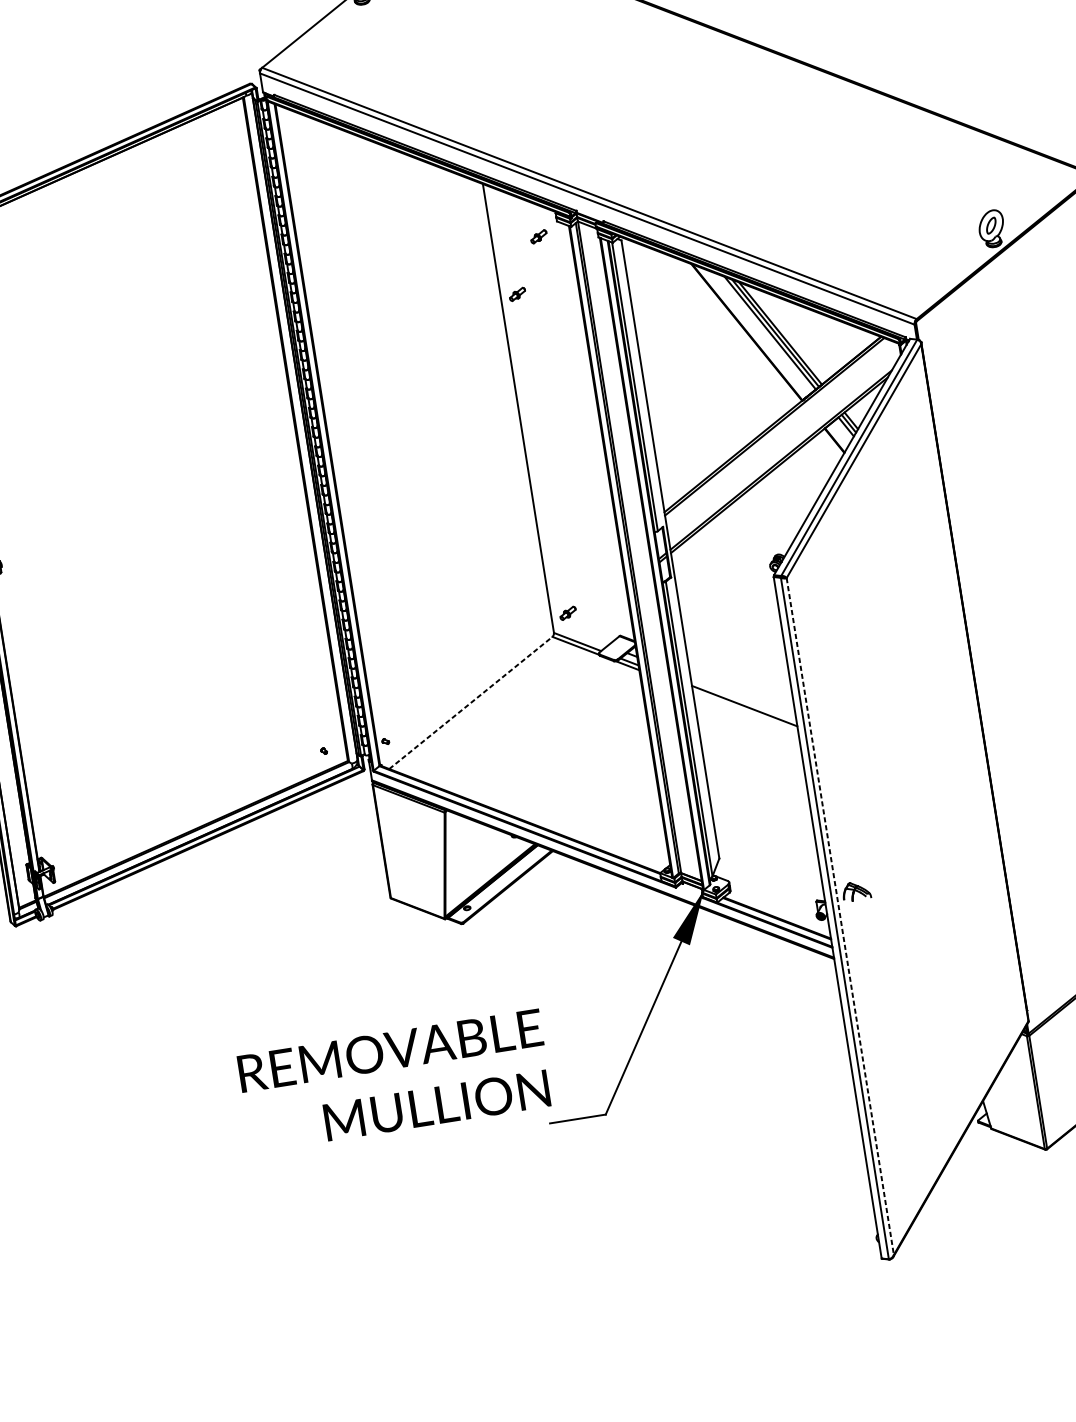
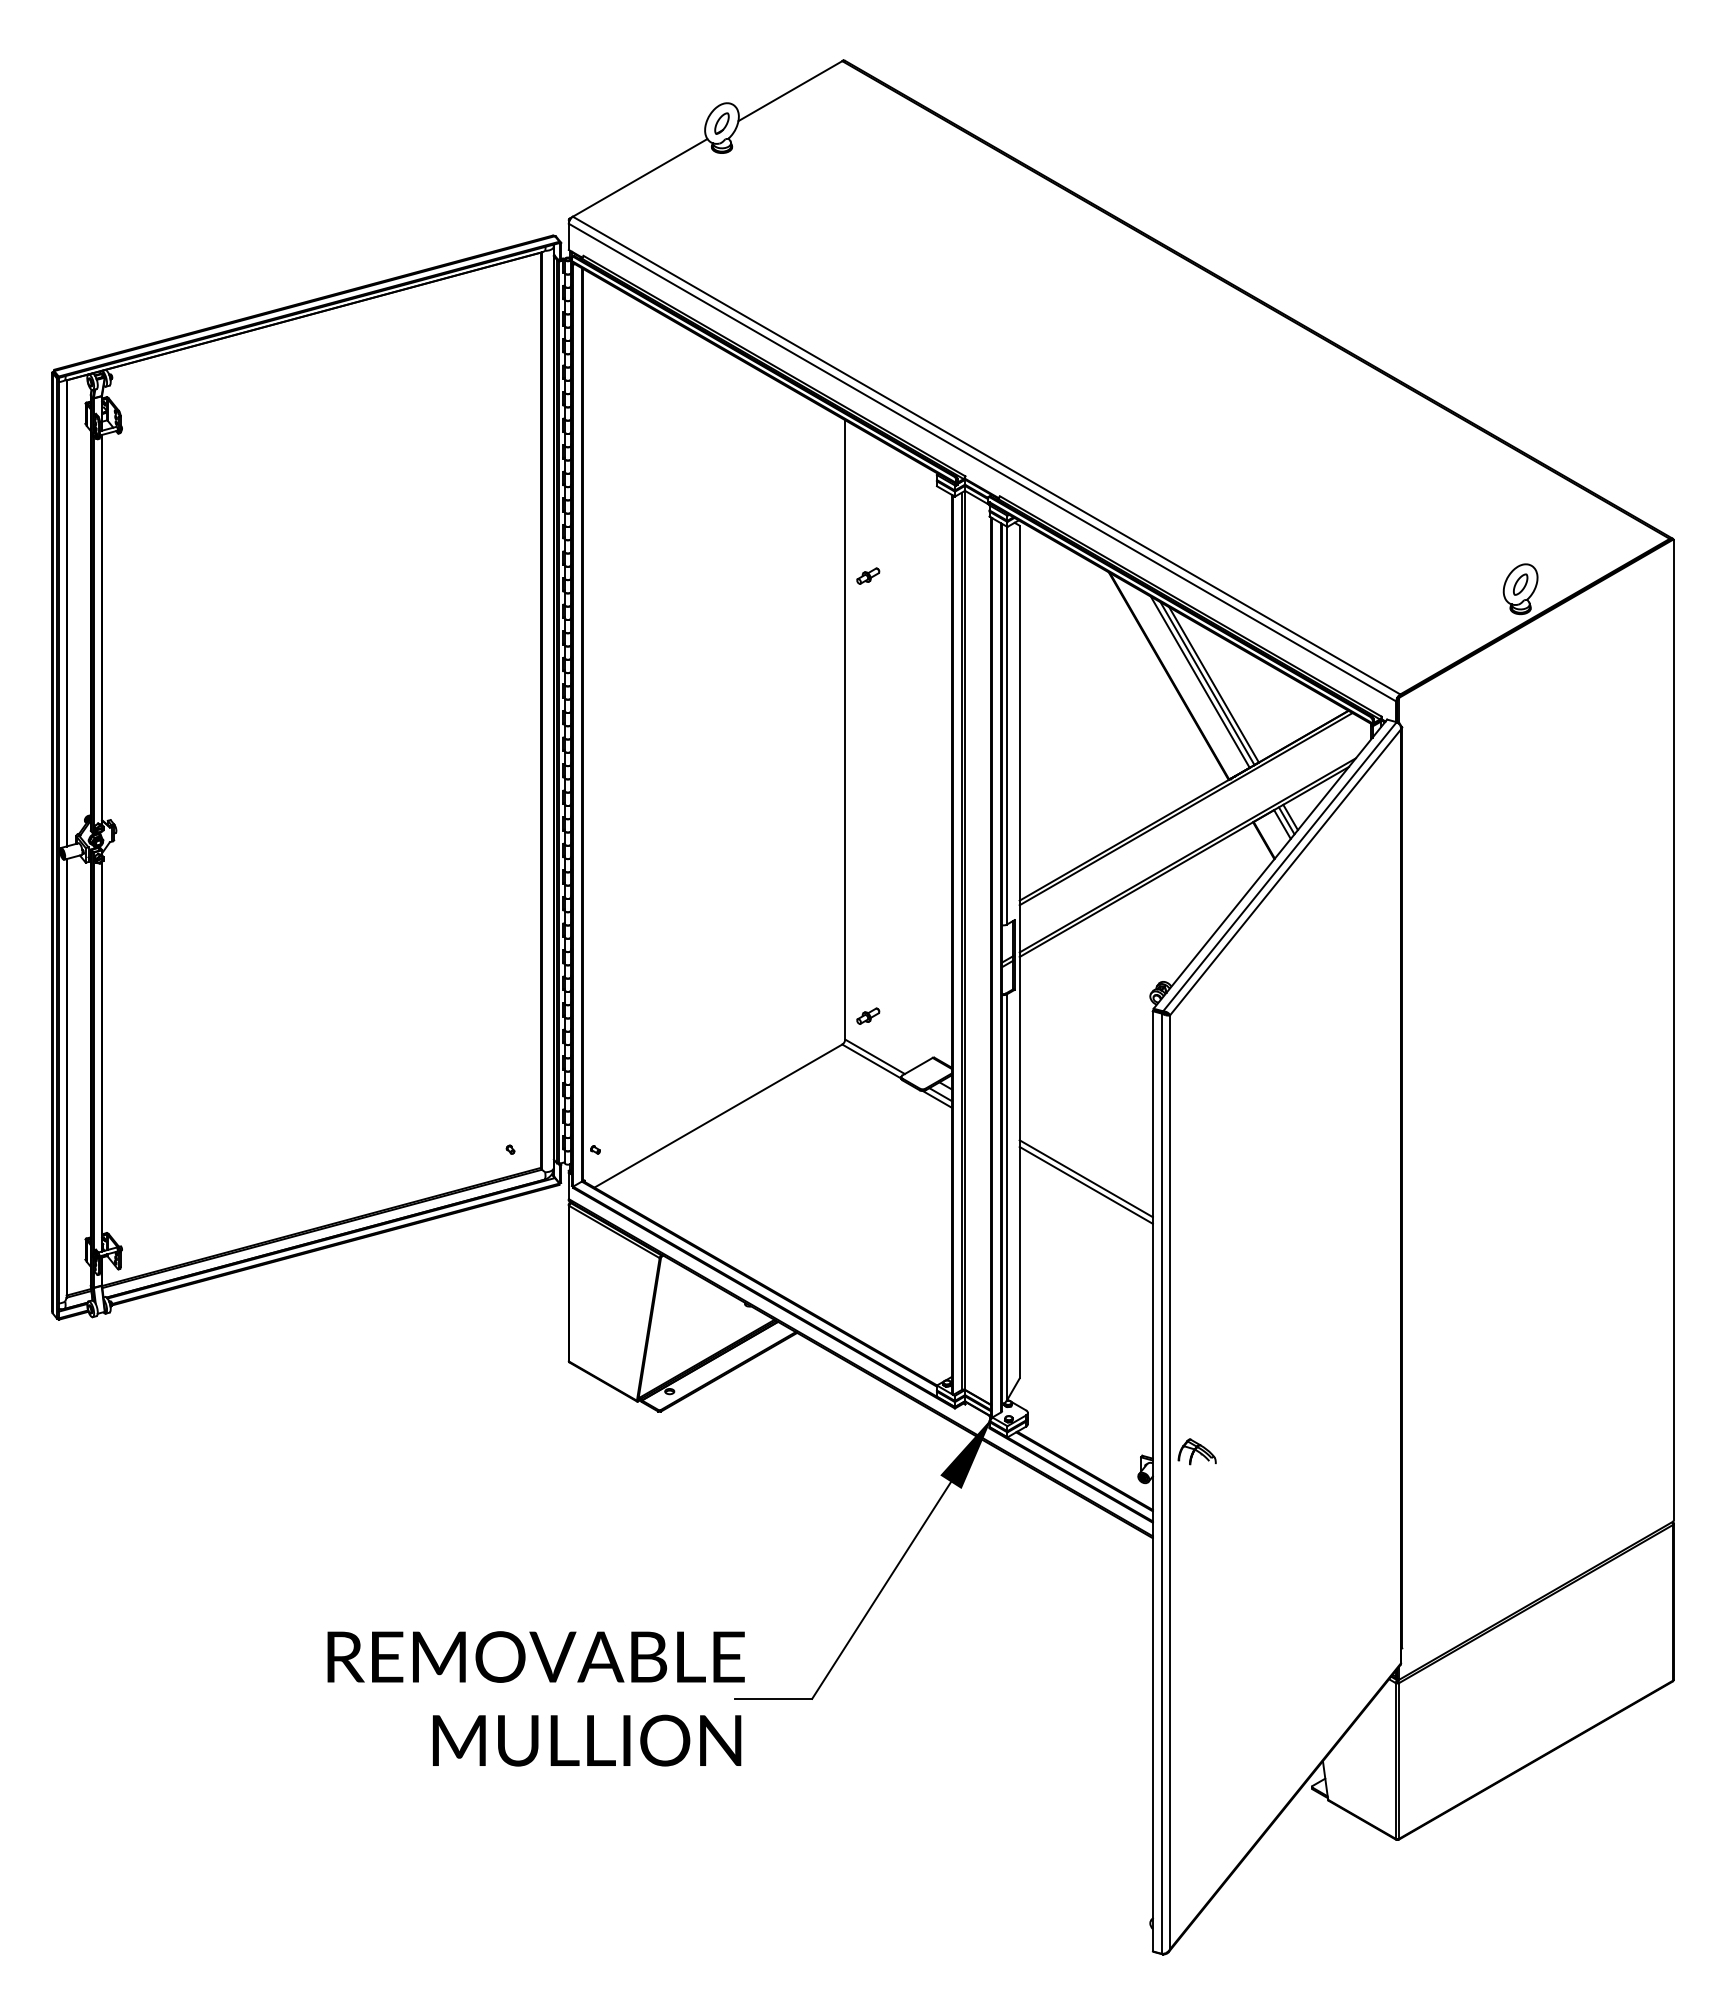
part: (538, 236) -> (909, 502), removed
line: (470, 702) -> (718, 1115), dashed -> solid
line: (744, 710) -> (1085, 1184), added
line: (840, 916) -> (1170, 1482), dashed -> solid
text: (394, 1080) -> (535, 1698), moved

